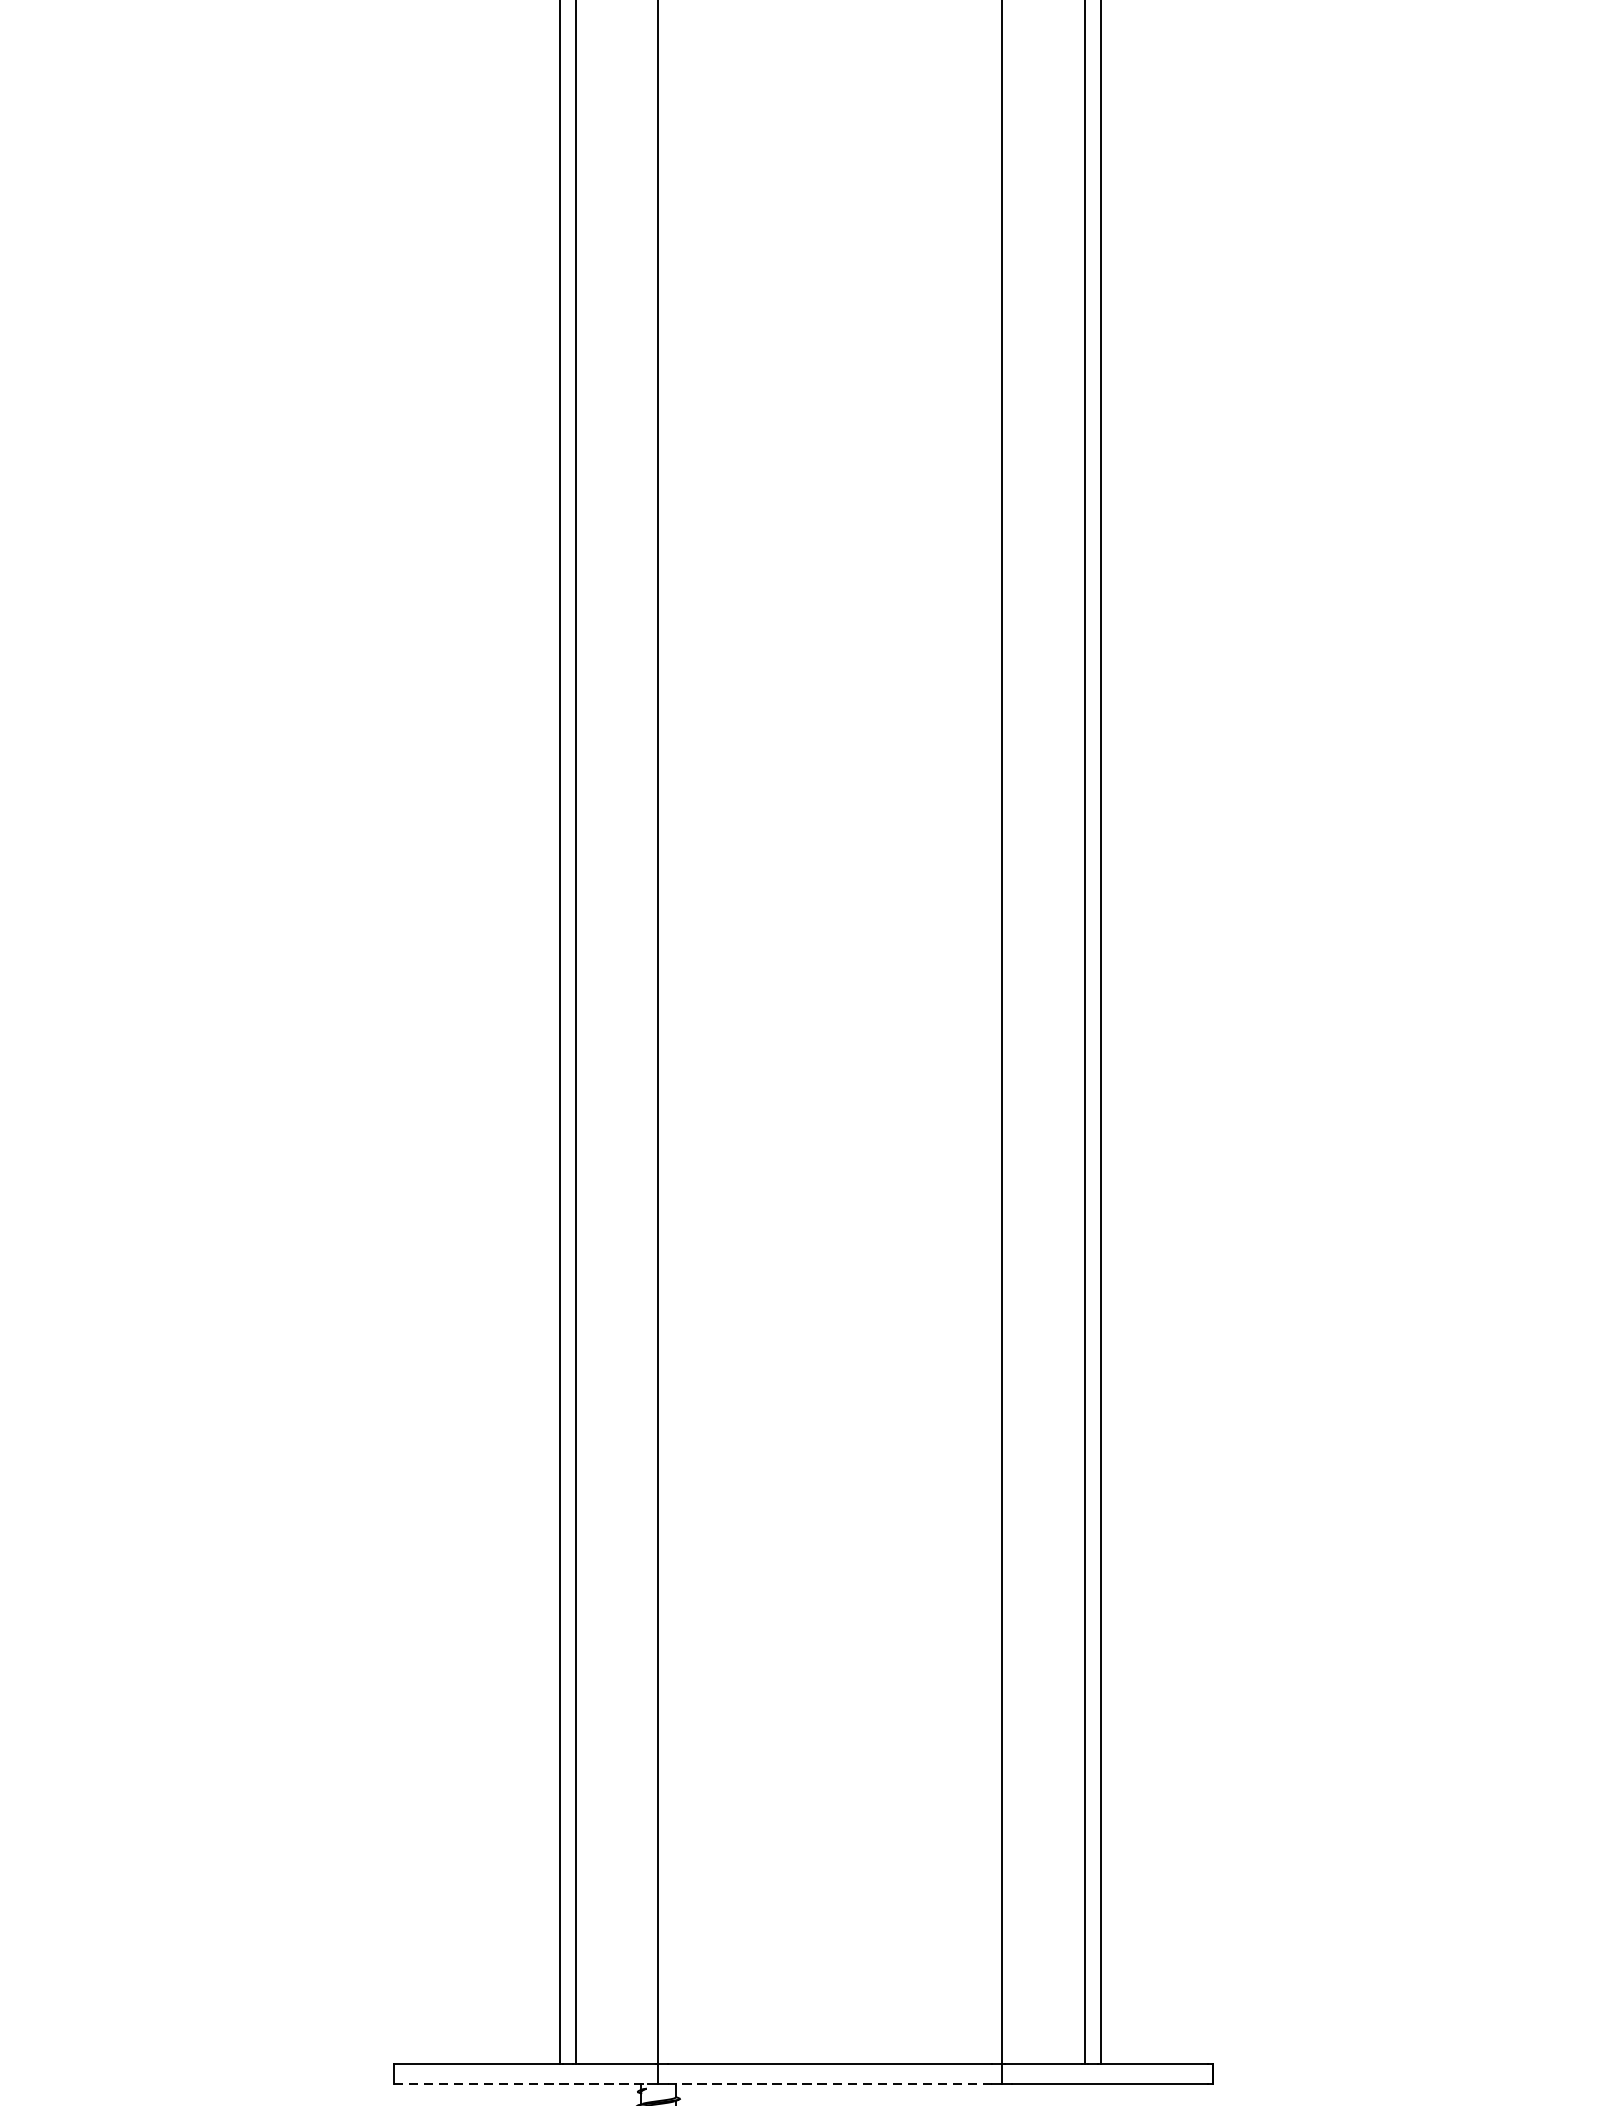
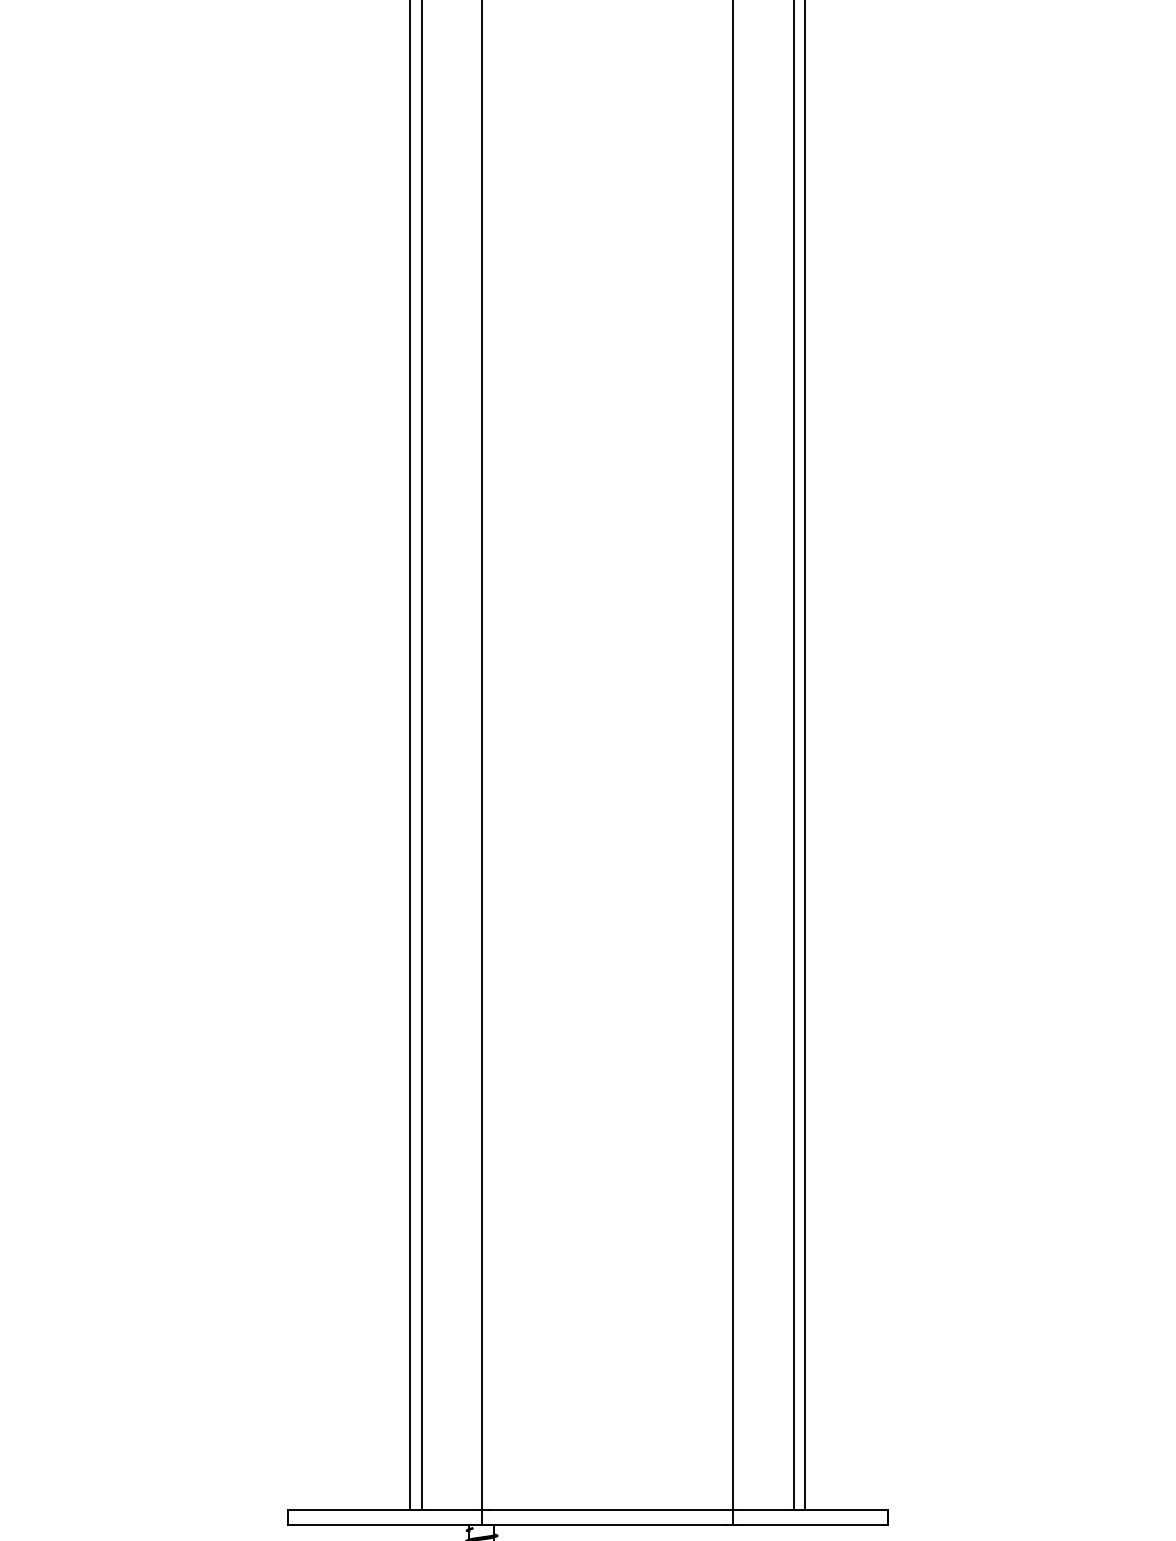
line: (521, 2083) -> (381, 1524), dashed -> solid
line: (830, 2083) -> (607, 1524), dashed -> solid

